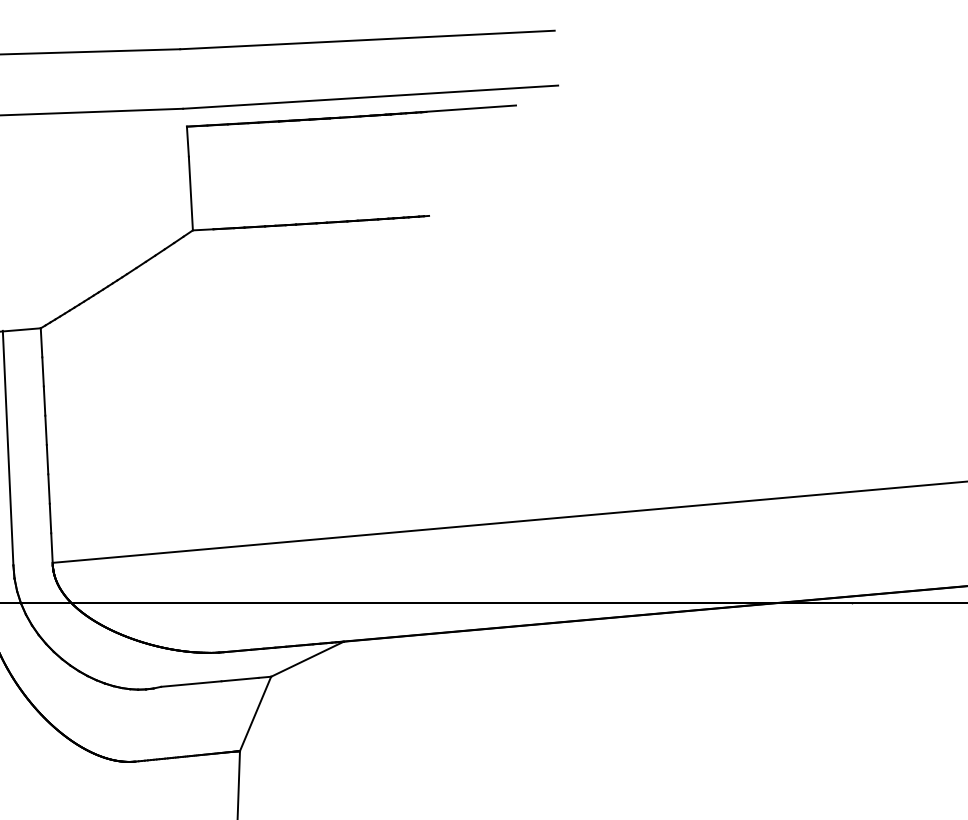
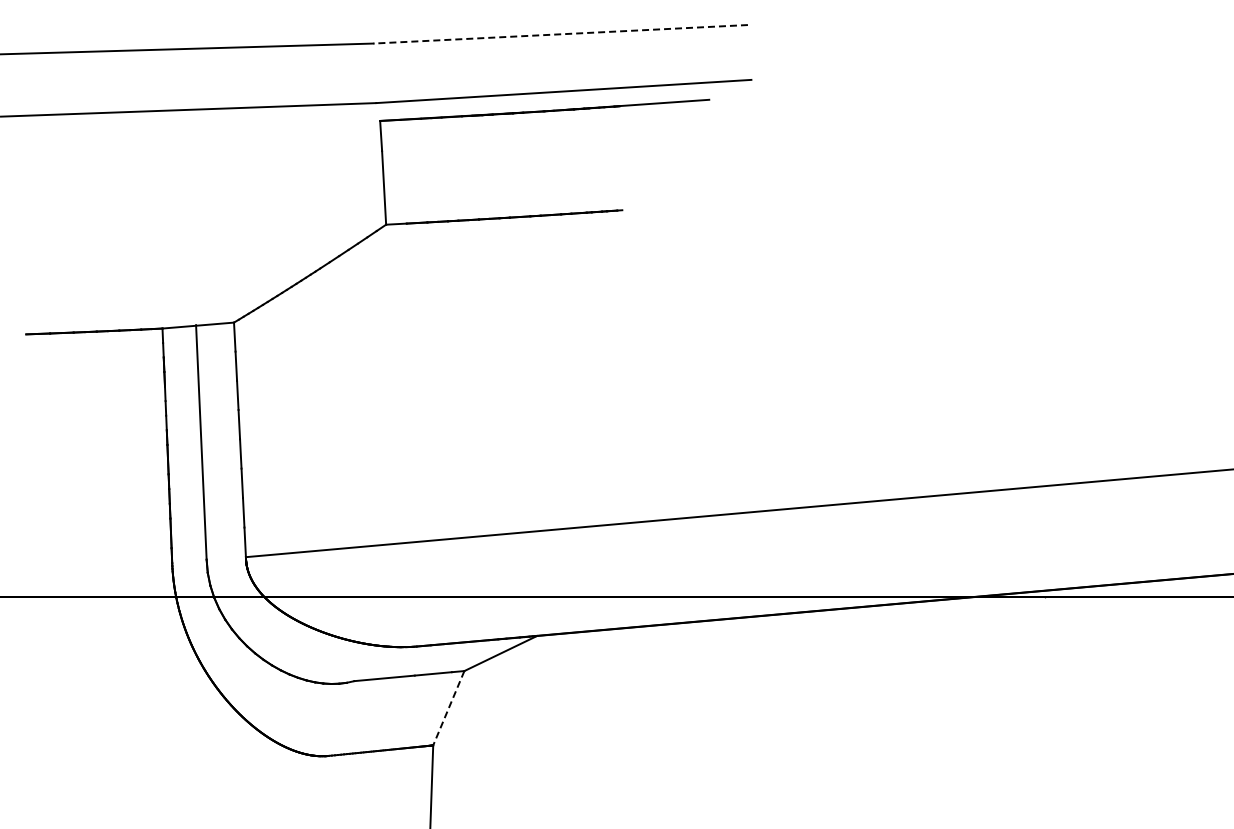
line: (367, 40) -> (560, 34), solid -> dashed
line: (255, 714) -> (448, 708), solid -> dashed

